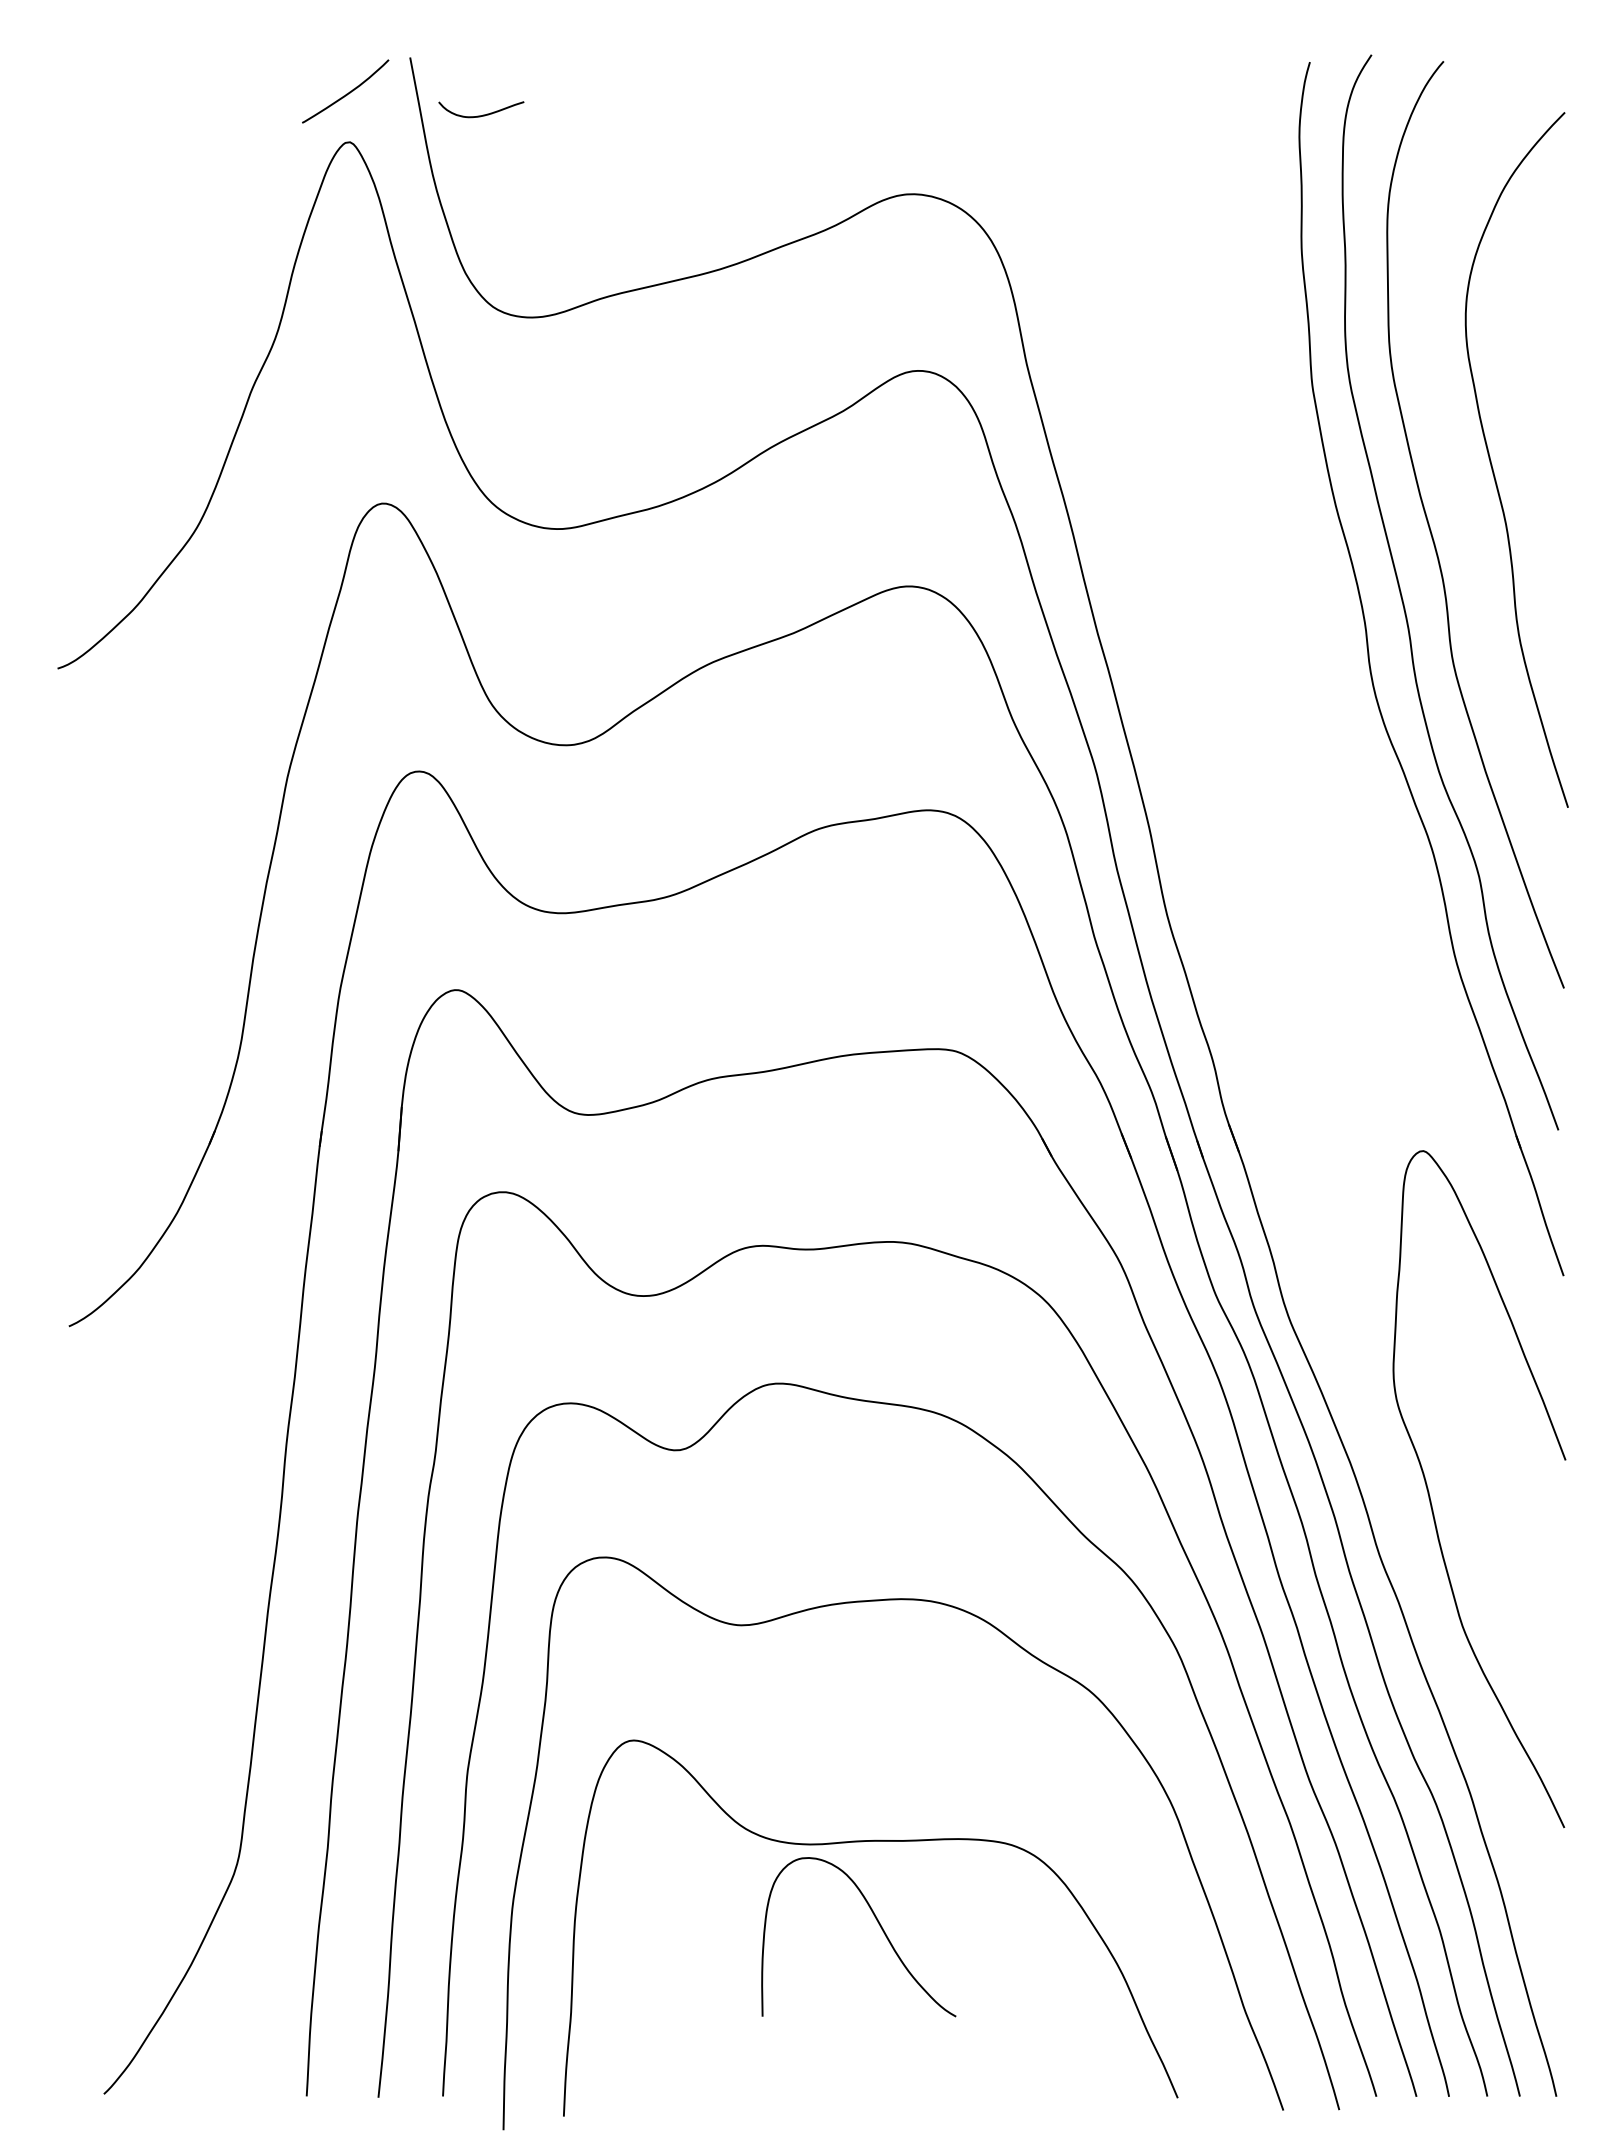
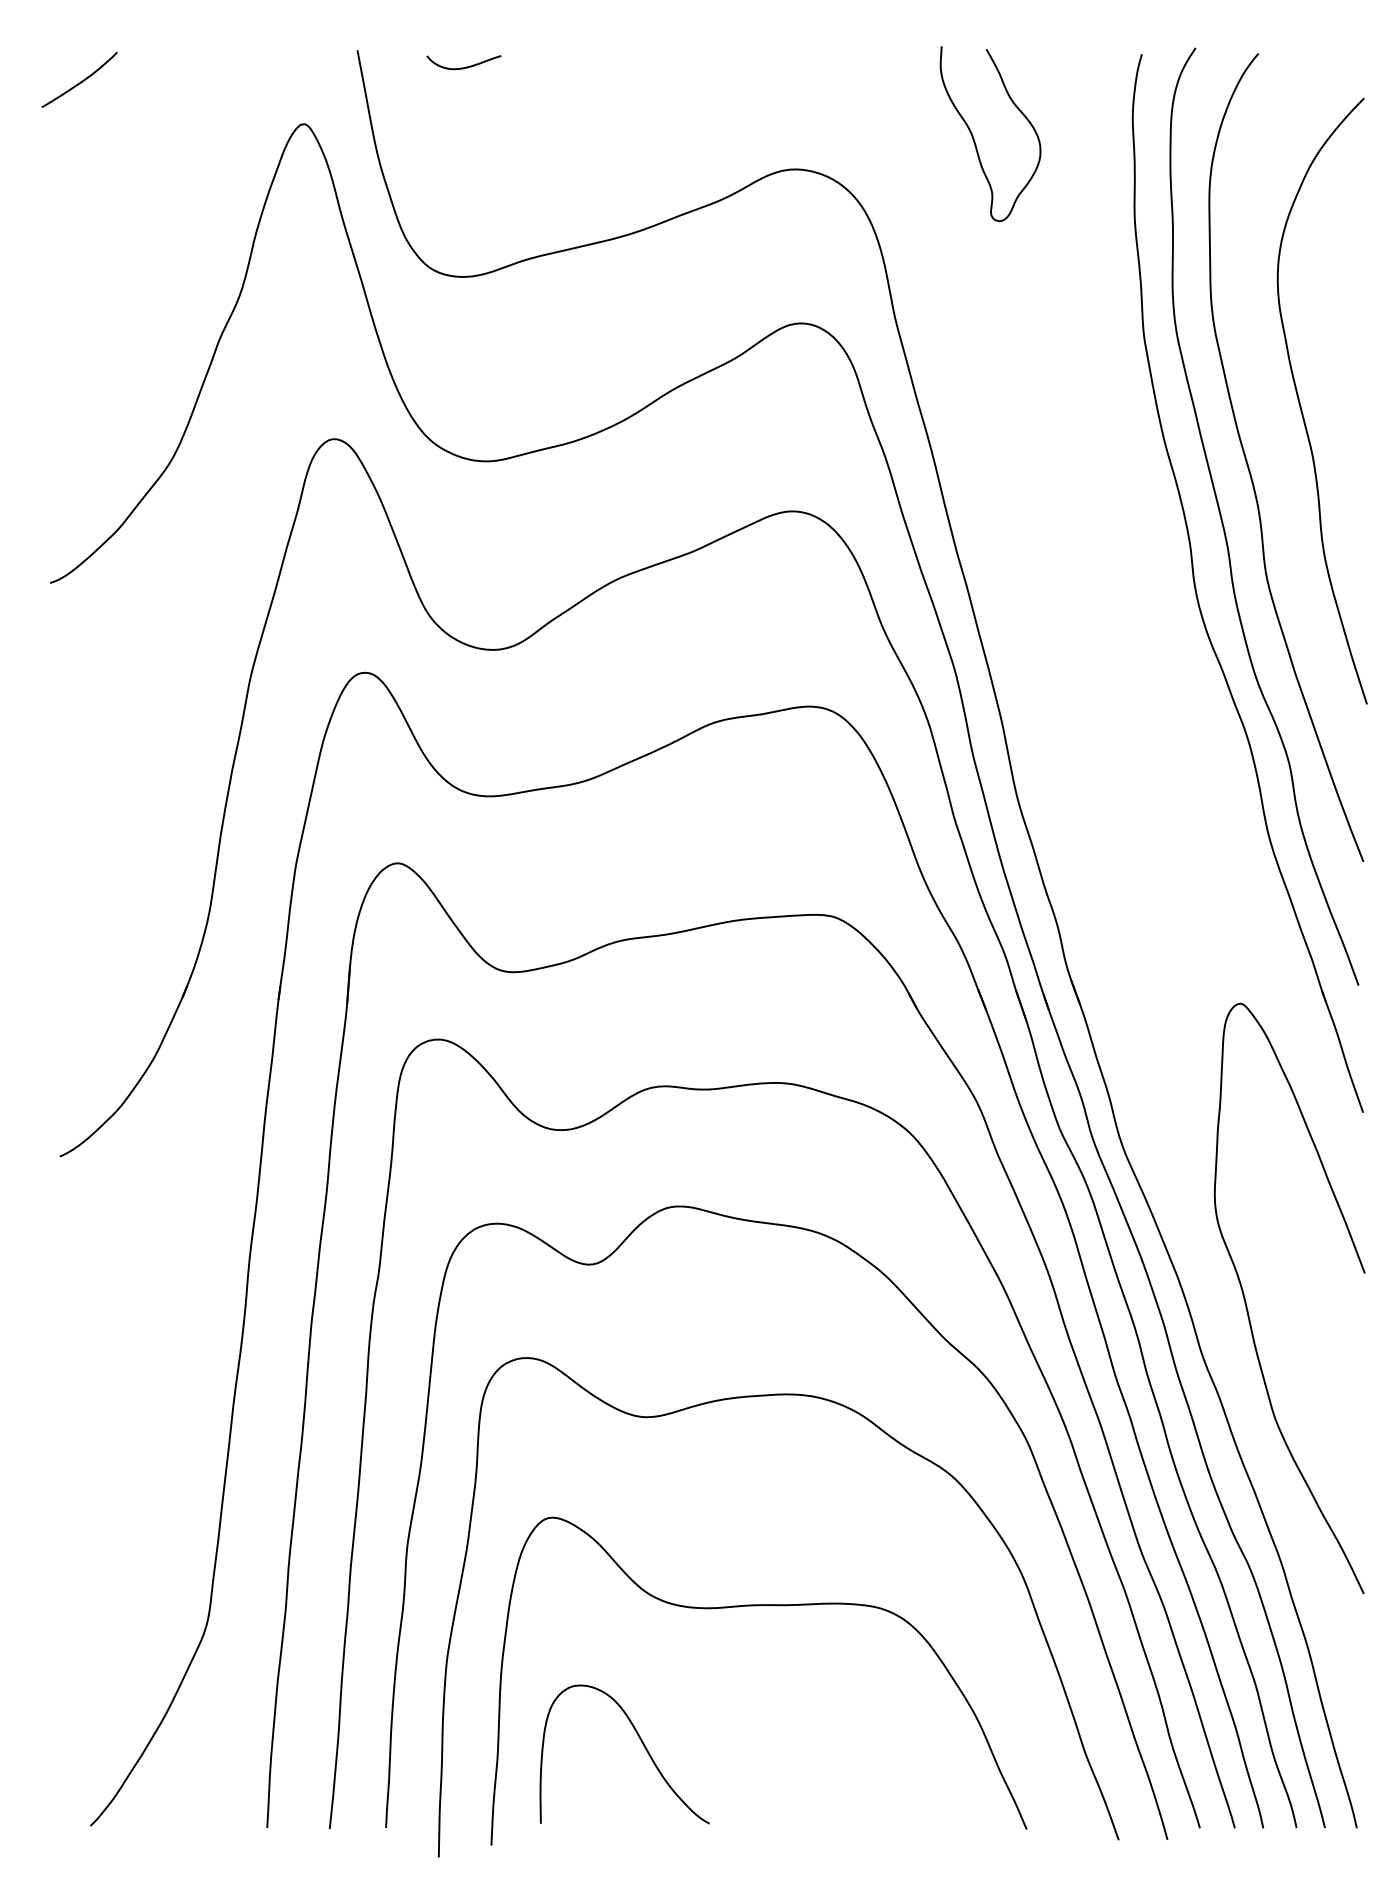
curve: (346, 93) -> (80, 81), moved
curve: (483, 114) -> (465, 66), moved
curve: (1117, 158) -> (974, 138), added
curve: (878, 1924) -> (641, 1743), moved

